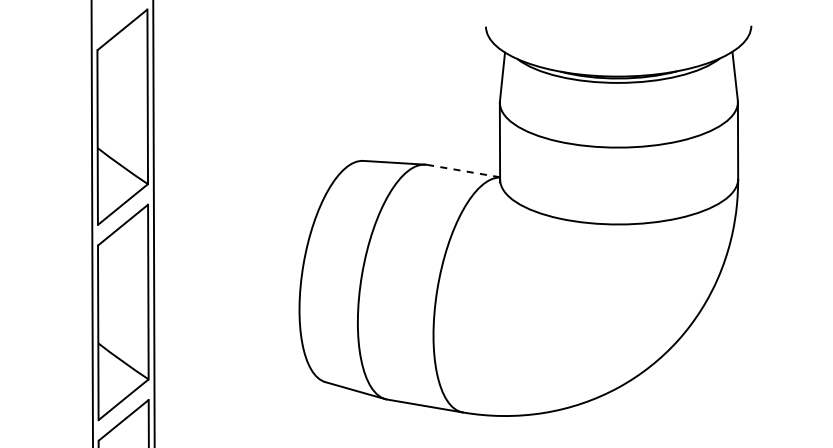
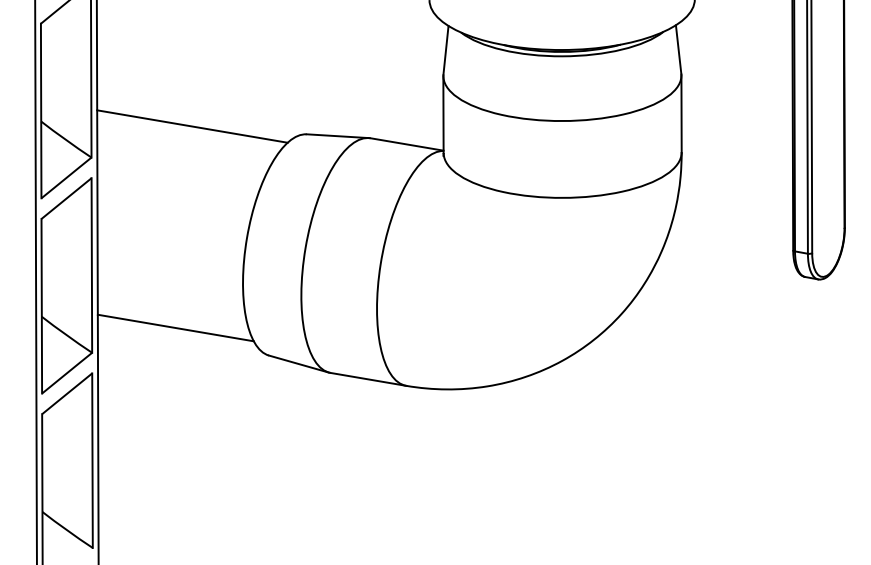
line: (248, 153) -> (192, 126), added
line: (463, 171) -> (407, 144), dashed -> solid
line: (231, 354) -> (175, 327), added

